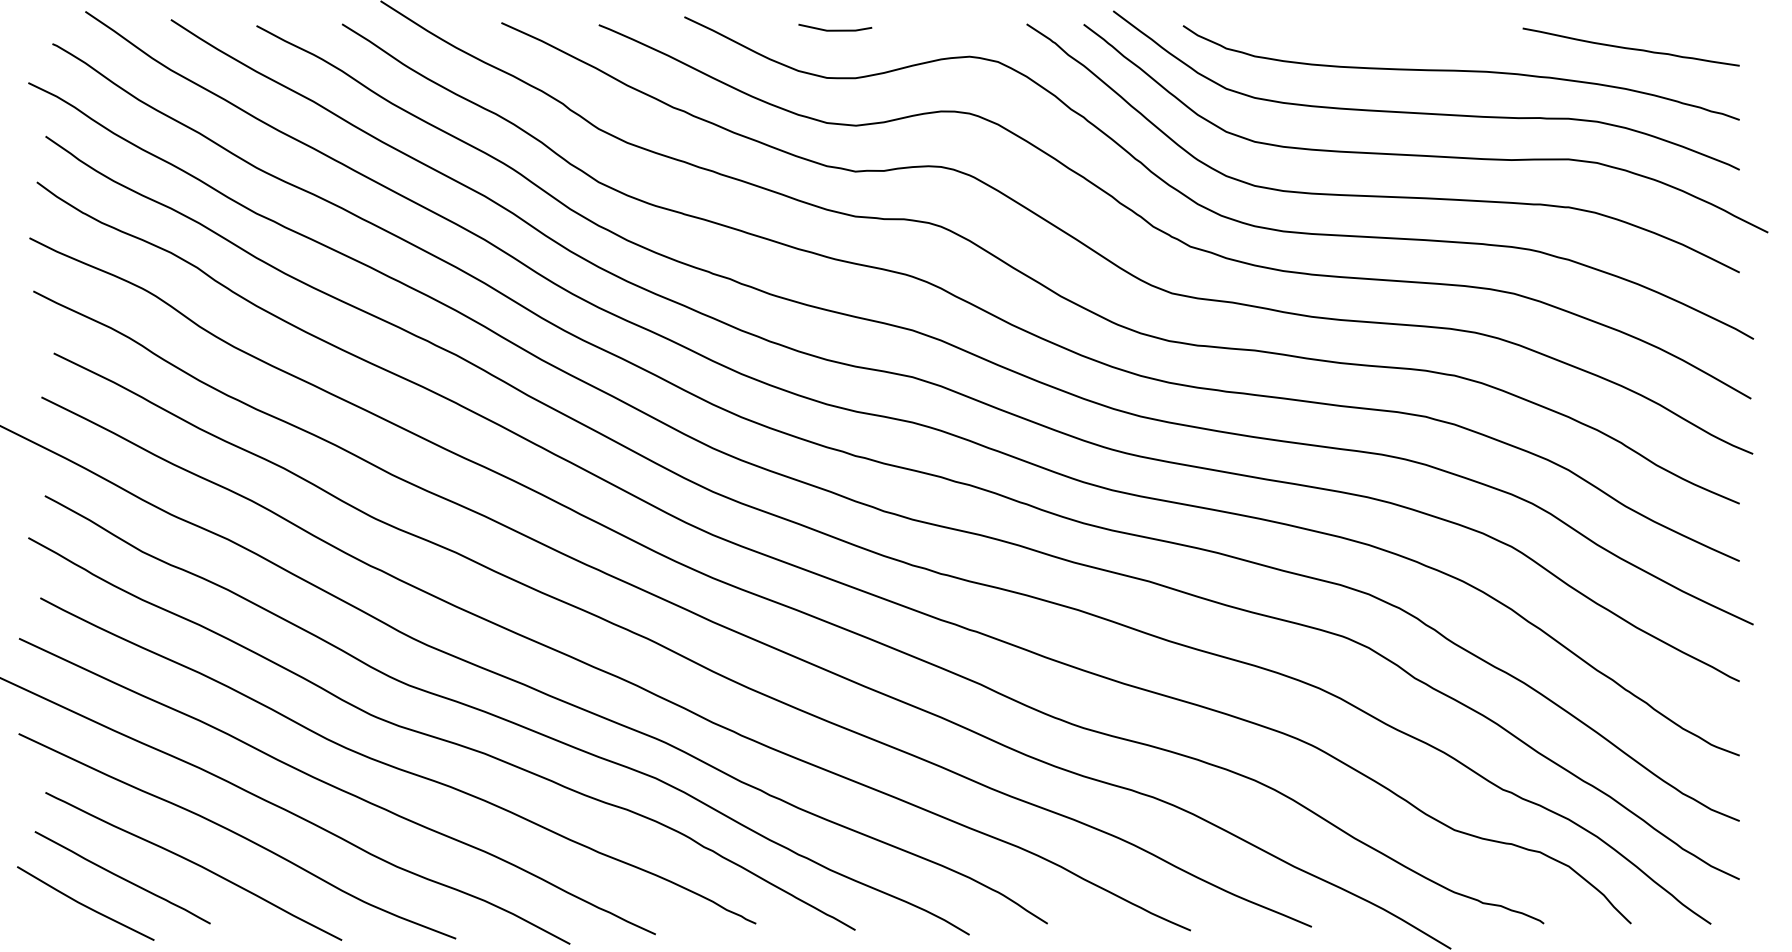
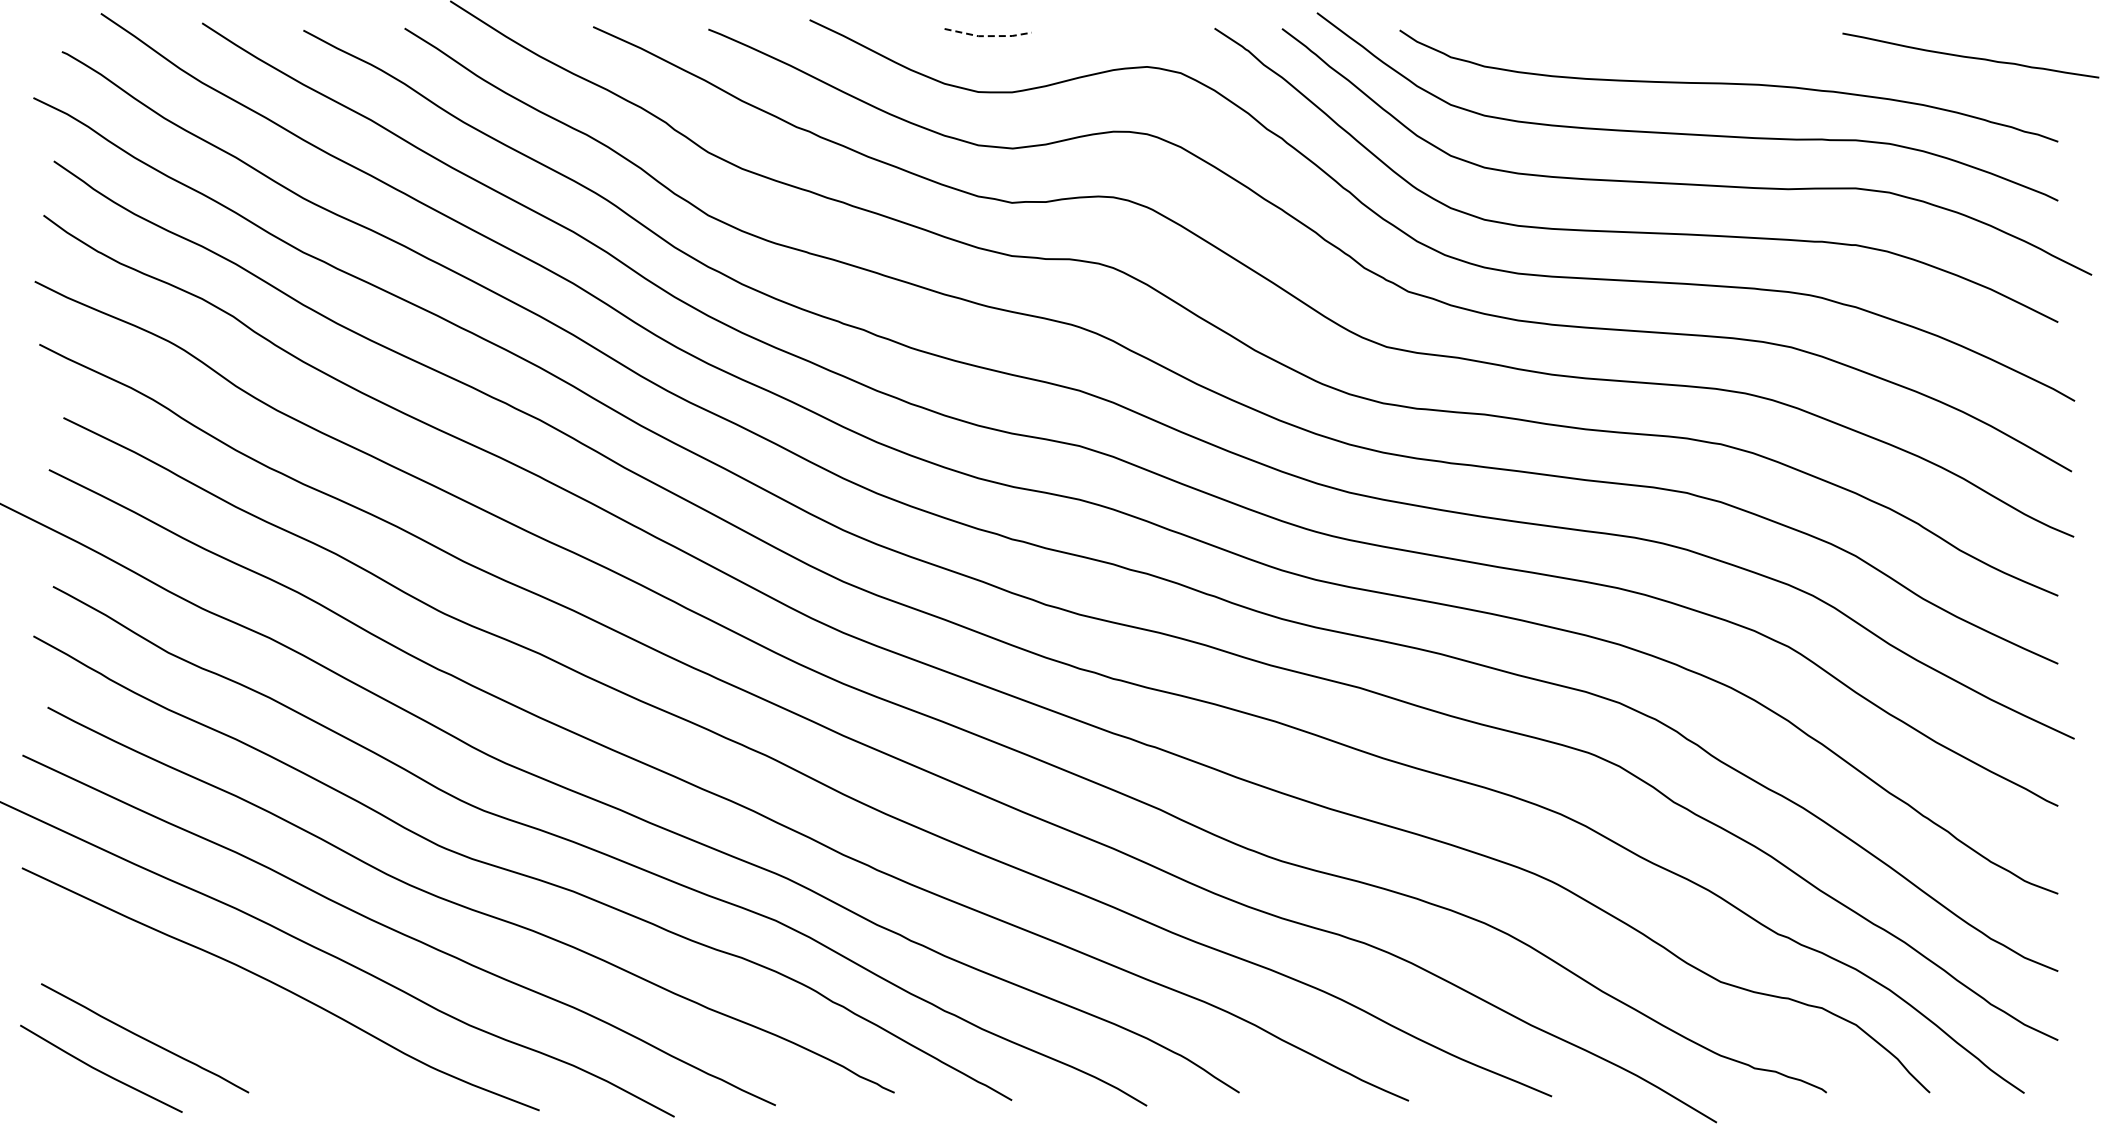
line: (835, 31) -> (988, 36), solid -> dashed
curve: (1630, 47) -> (1970, 56), moved
curve: (194, 864) -> (230, 1022), removed

